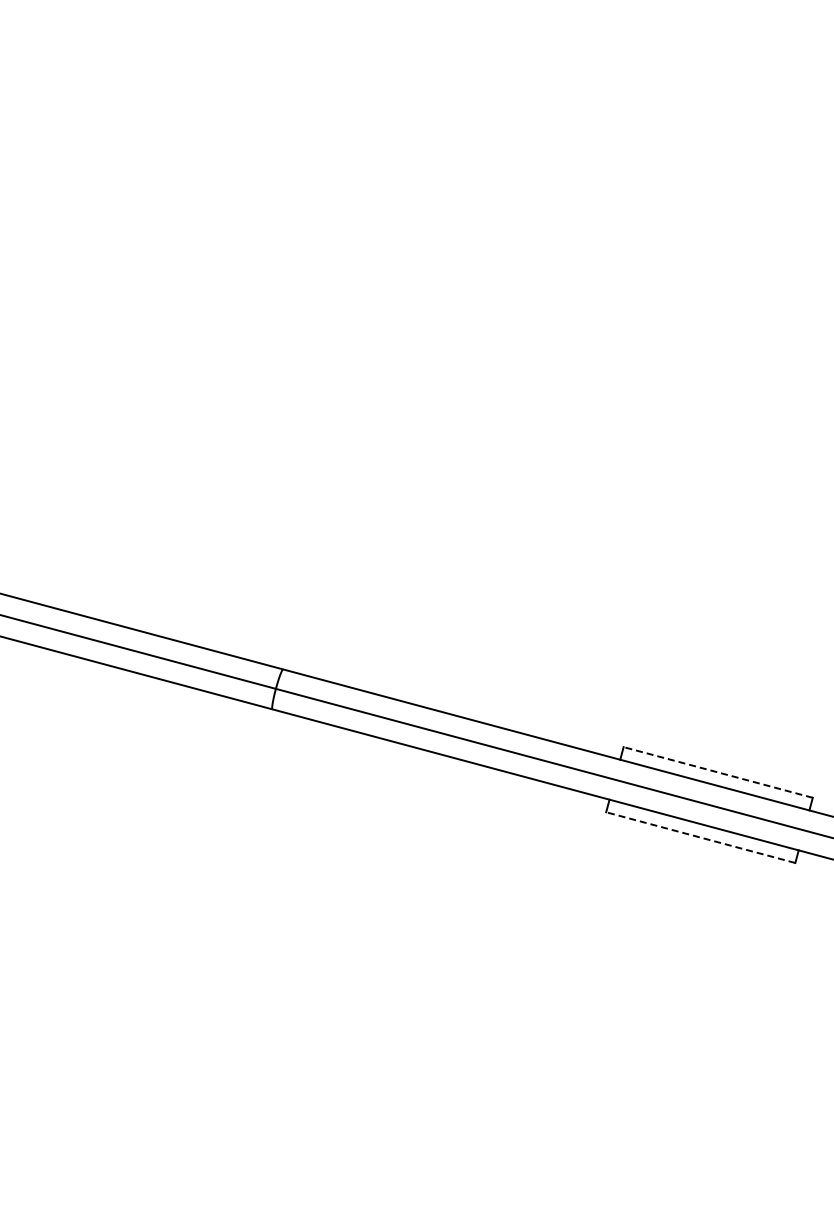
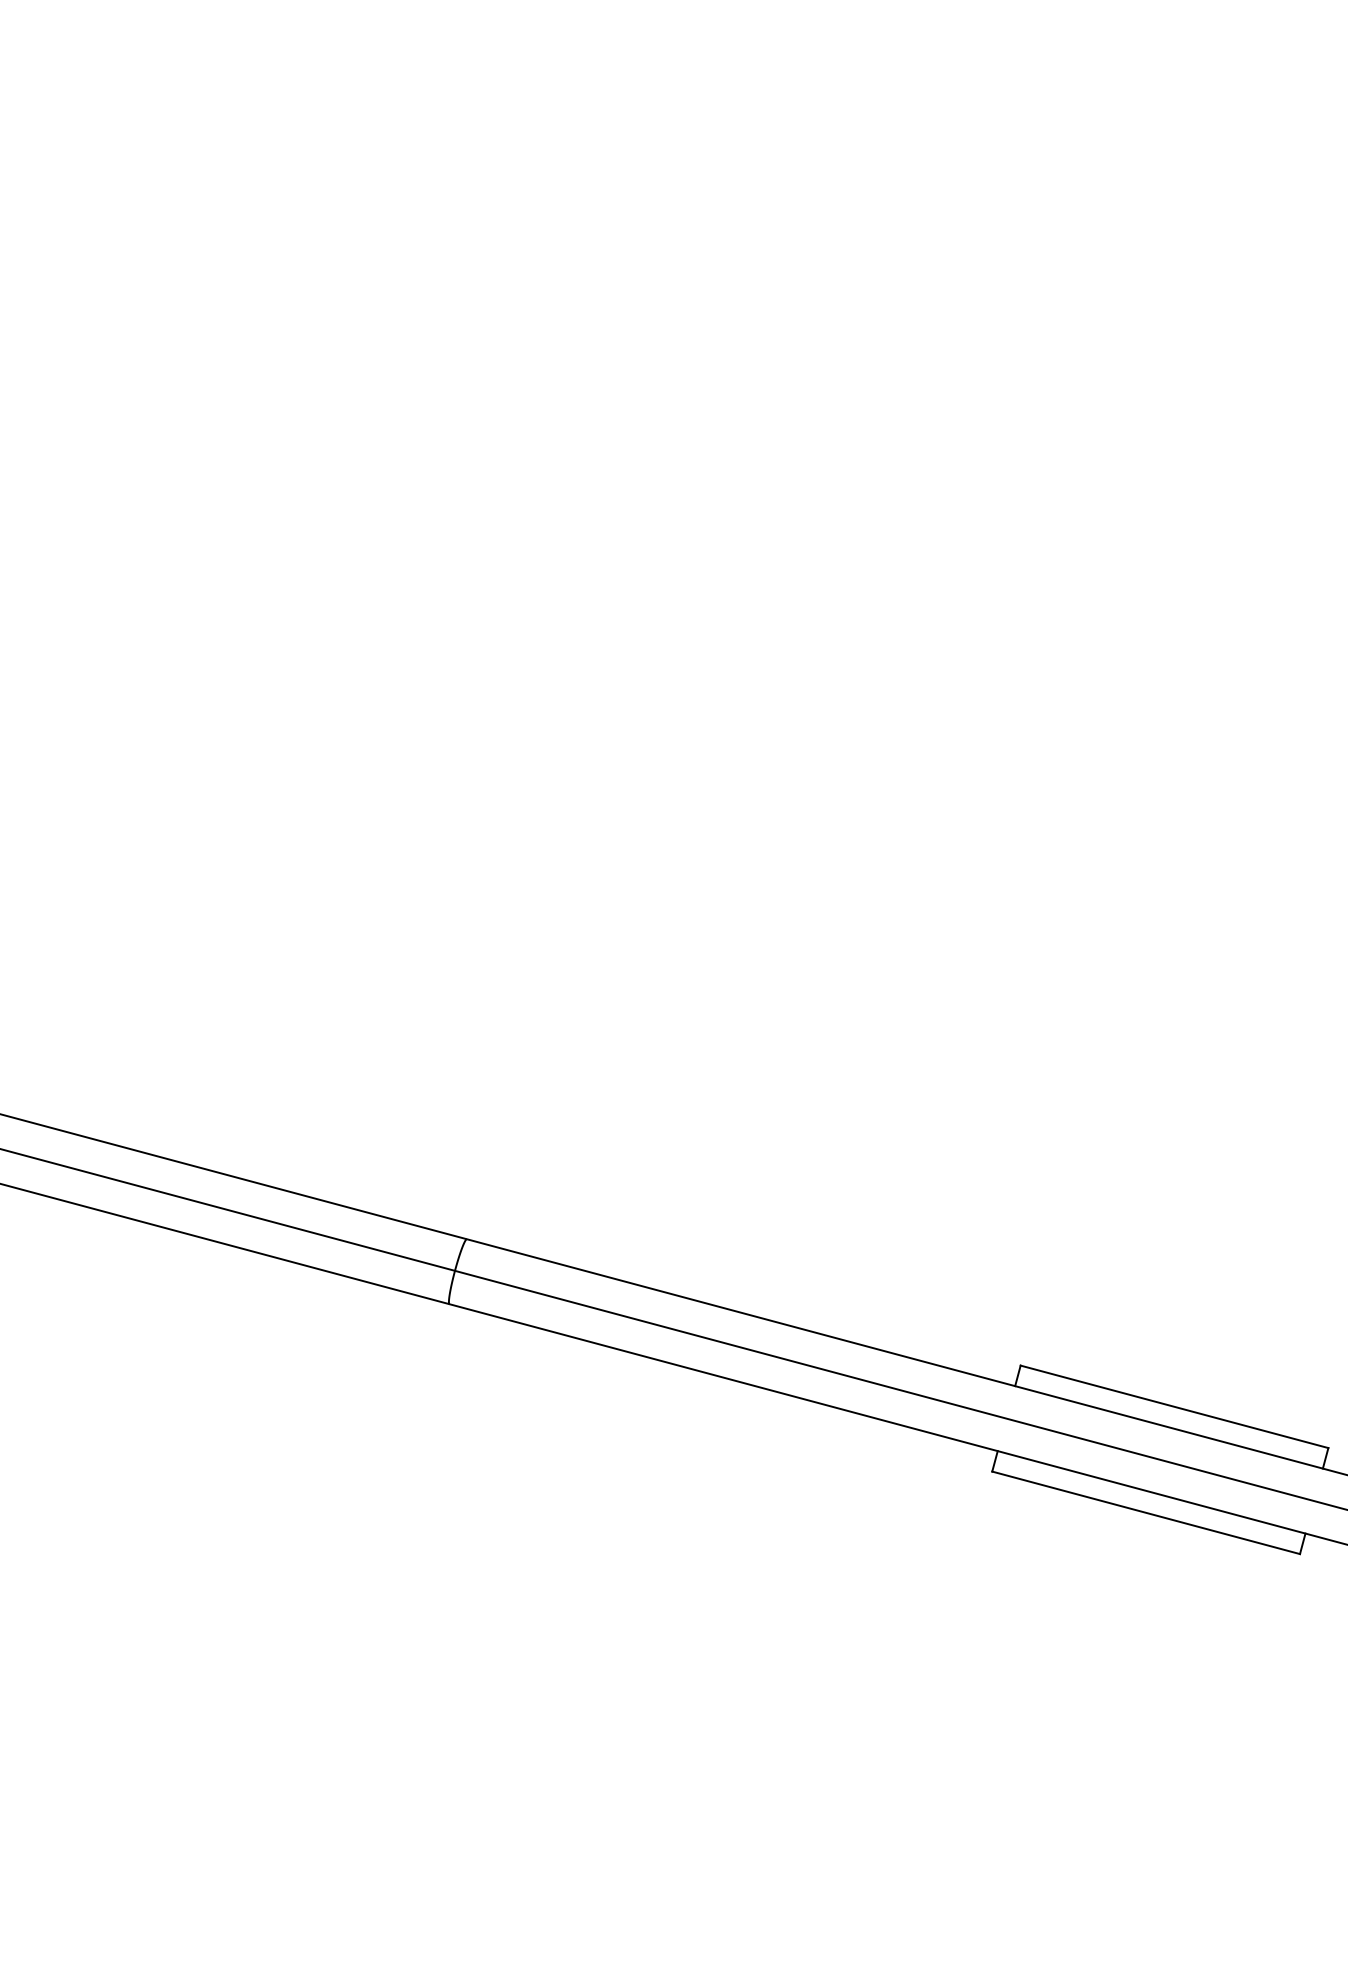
line: (718, 772) -> (1174, 1406), dashed -> solid
line: (700, 837) -> (1145, 1512), dashed -> solid

